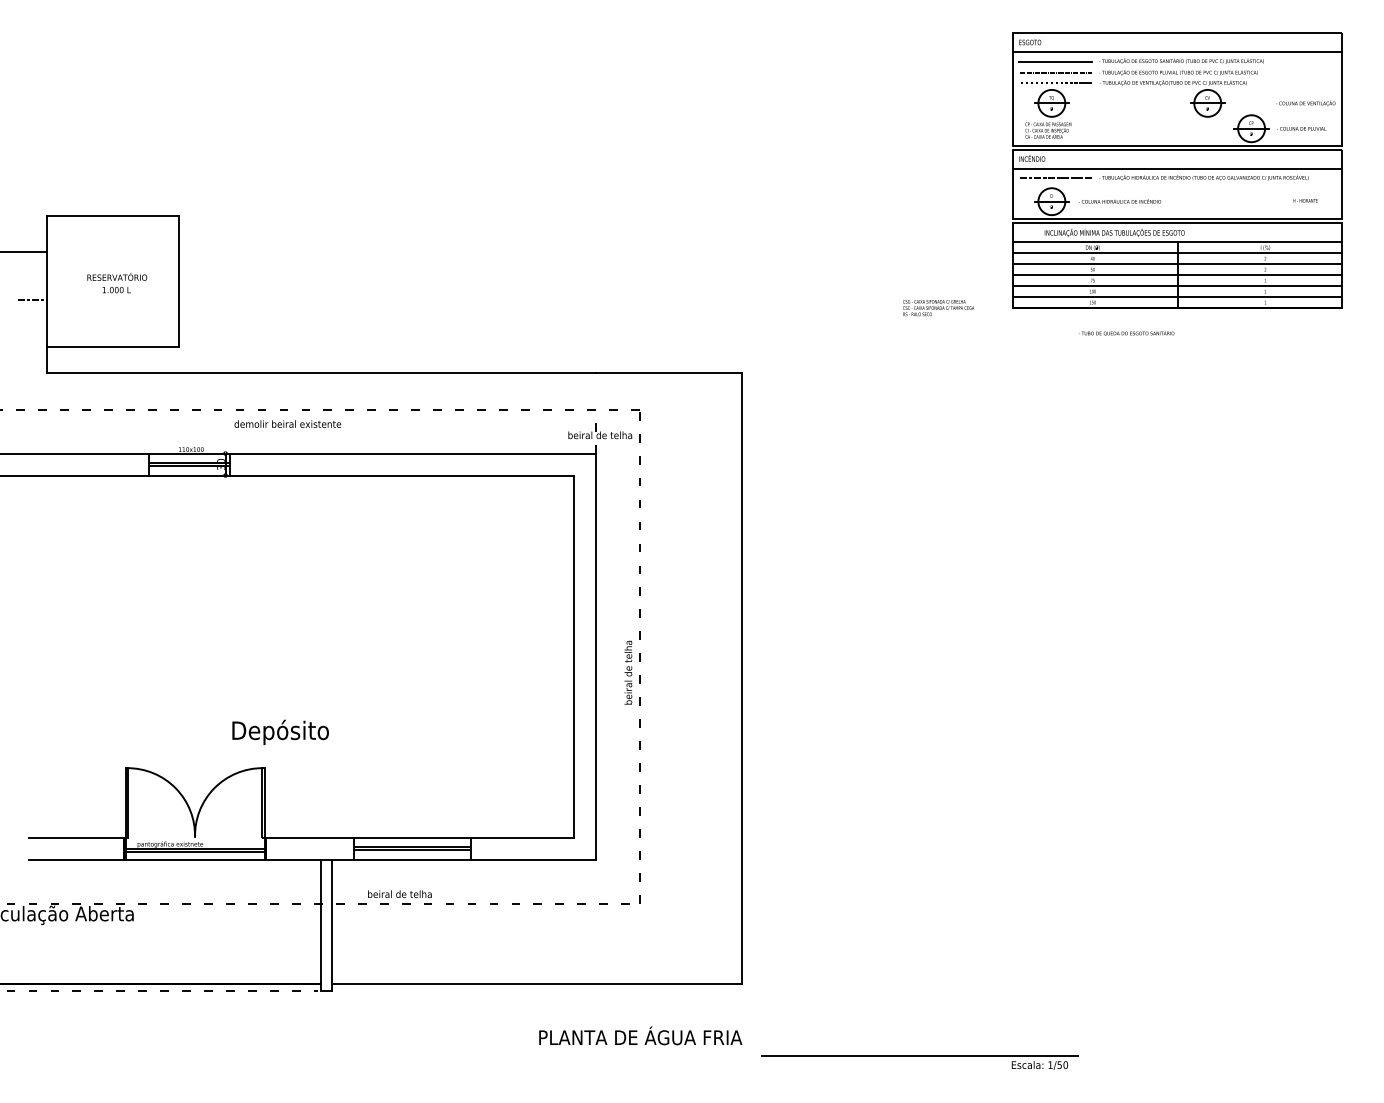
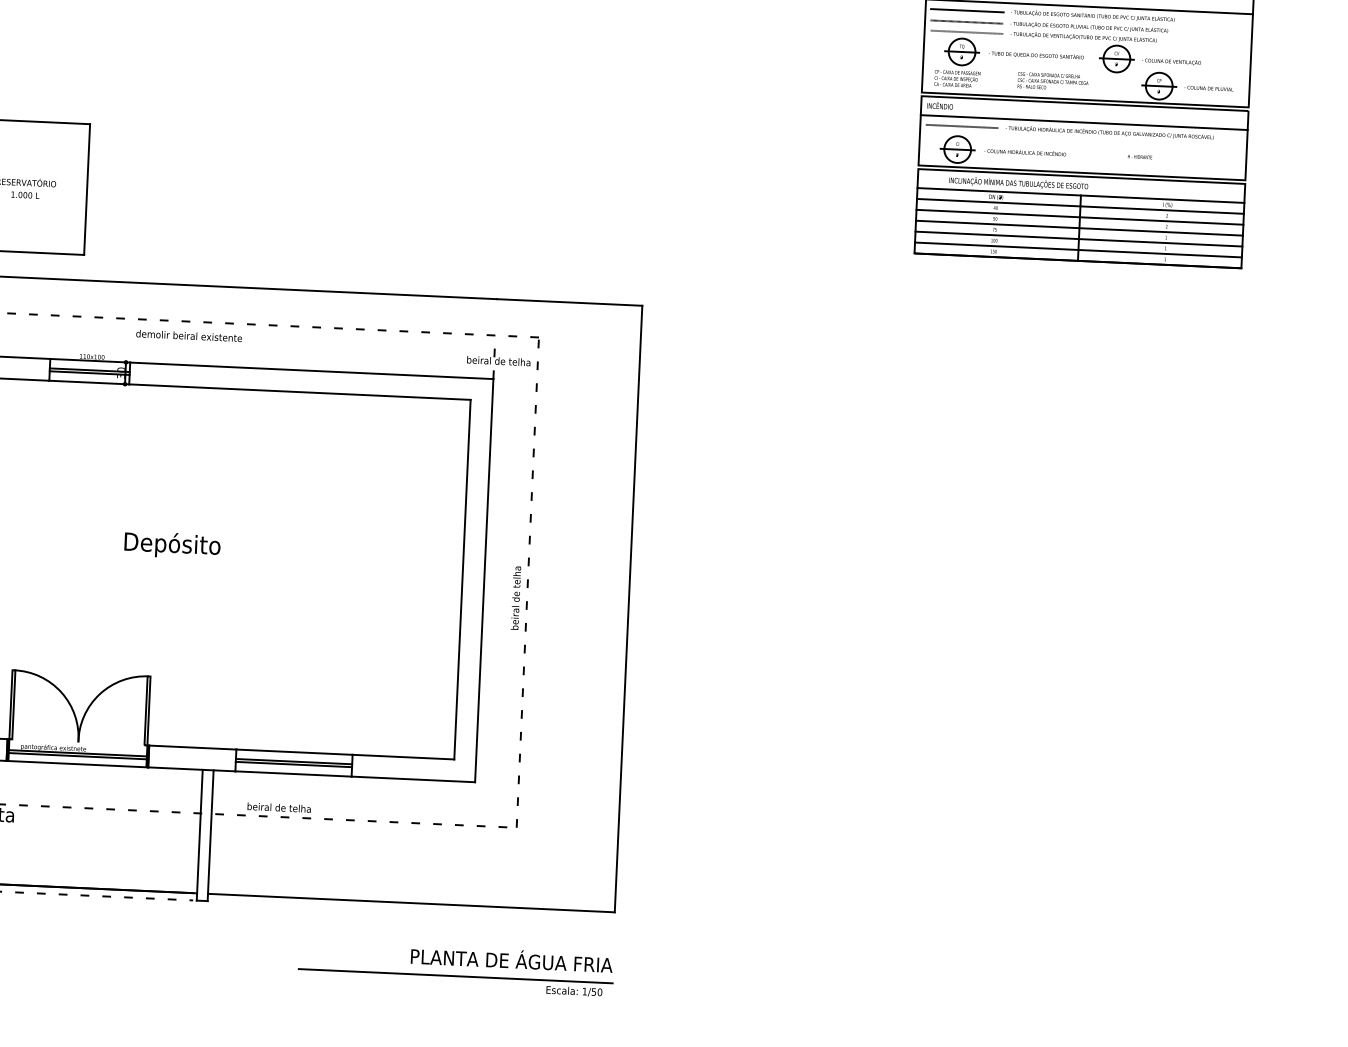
text: (1305, 103) -> (1171, 61), moved
text: (1305, 200) -> (1140, 156), moved
text: (938, 308) -> (1052, 82), moved
text: (1126, 332) -> (1036, 54), moved
text: (280, 731) -> (172, 544), moved
part: (919, 1062) -> (454, 983), moved

